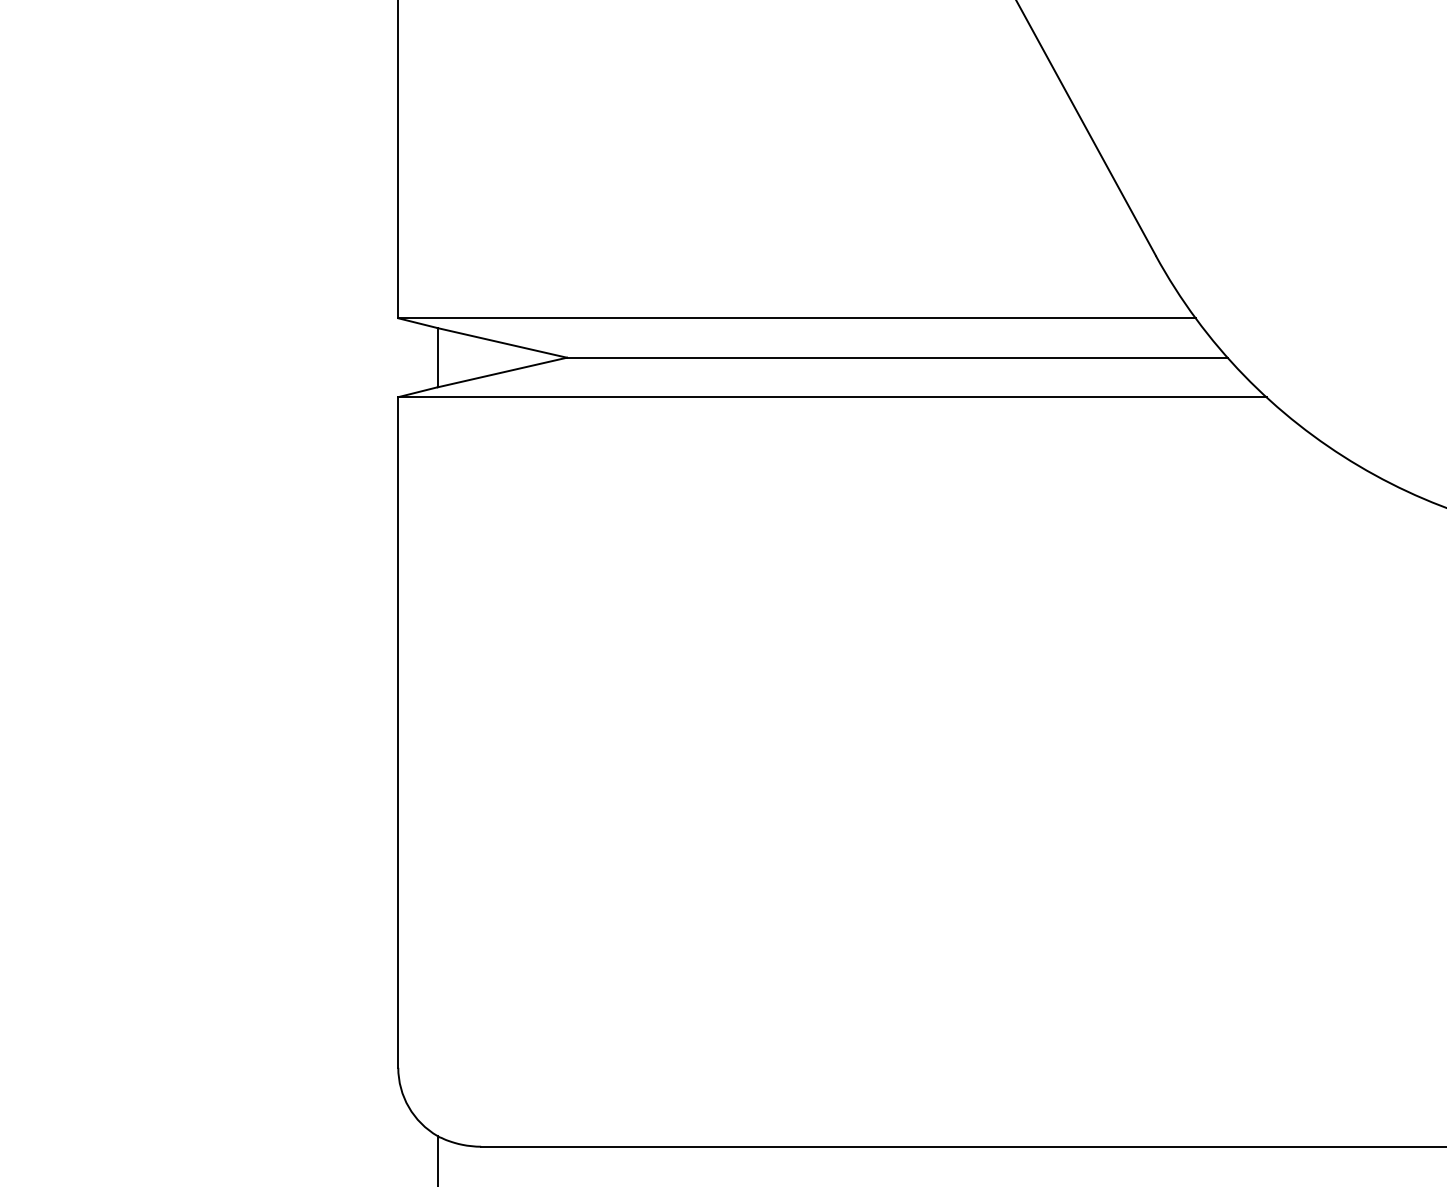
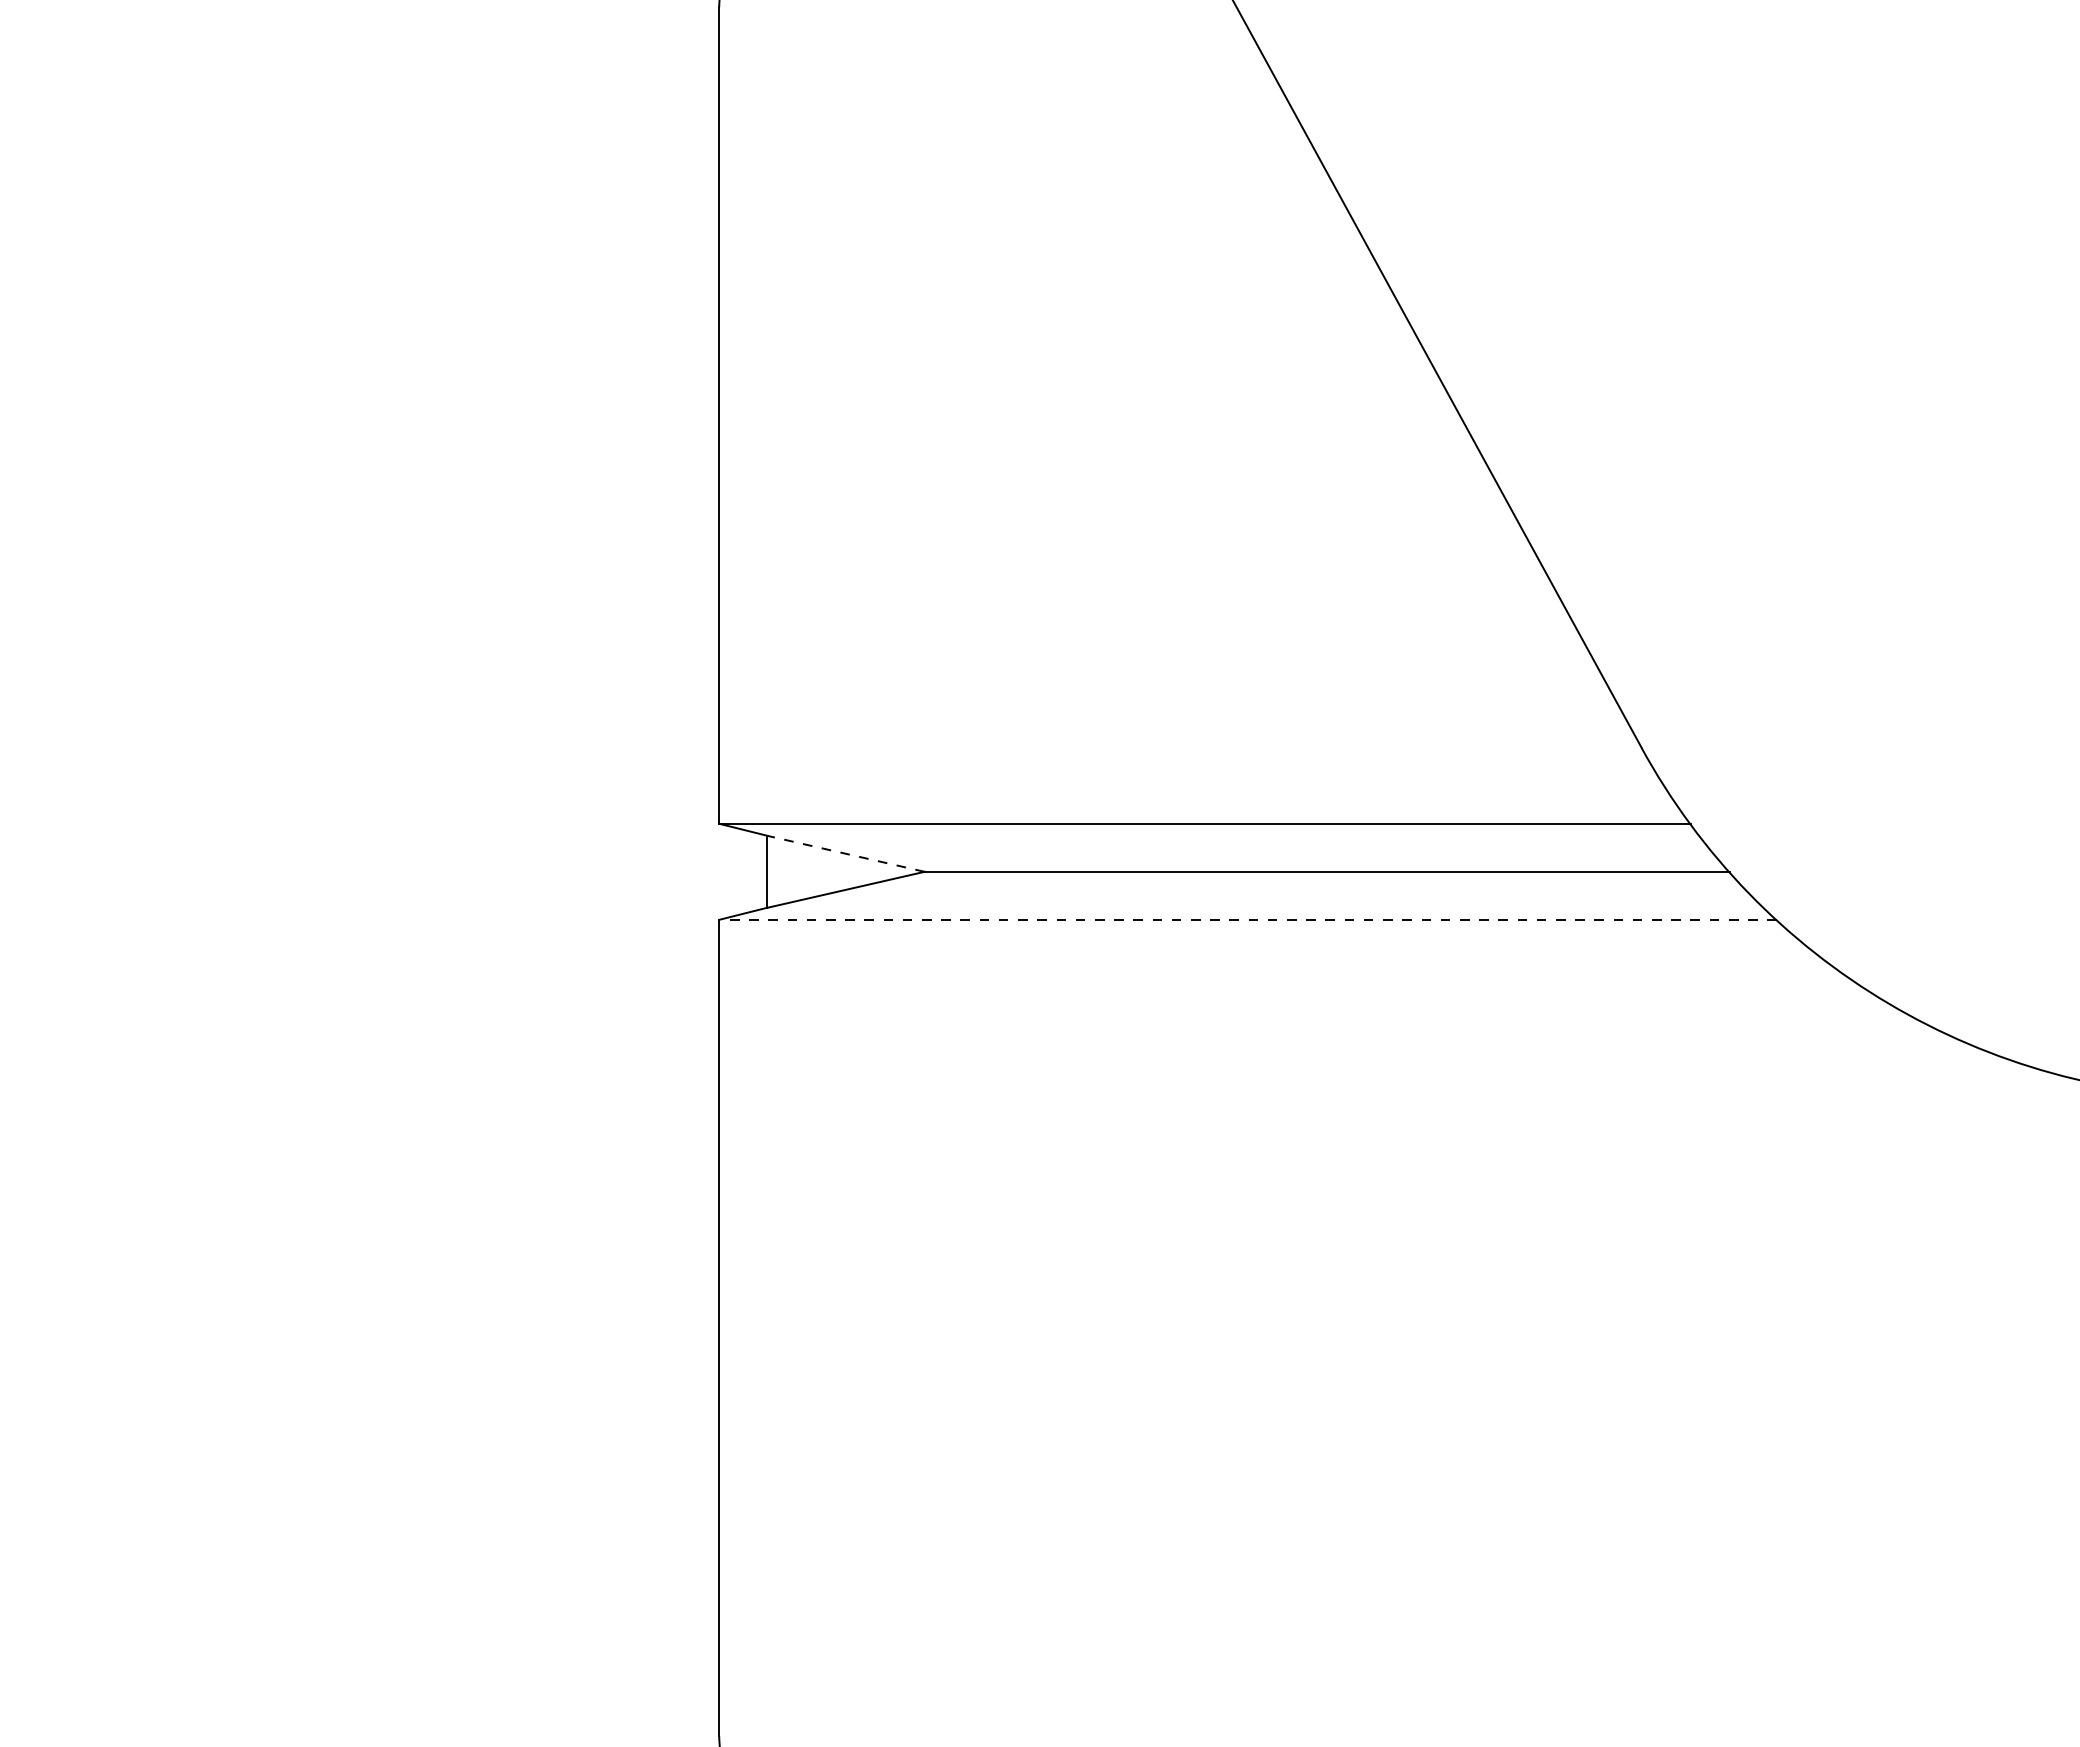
line: (502, 342) -> (845, 853), solid -> dashed
line: (833, 396) -> (1248, 919), solid -> dashed

